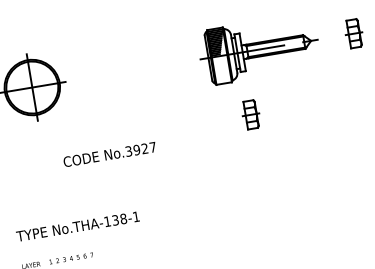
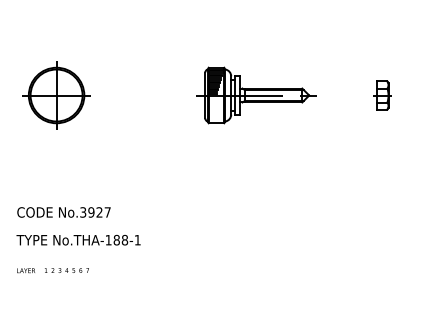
part: (259, 49) -> (256, 95), moved
part: (250, 114) -> (267, 158), removed
text: (109, 154) -> (63, 212), moved
text: (115, 220) -> (116, 240), No.THA-138-1 -> No.THA-188-1

